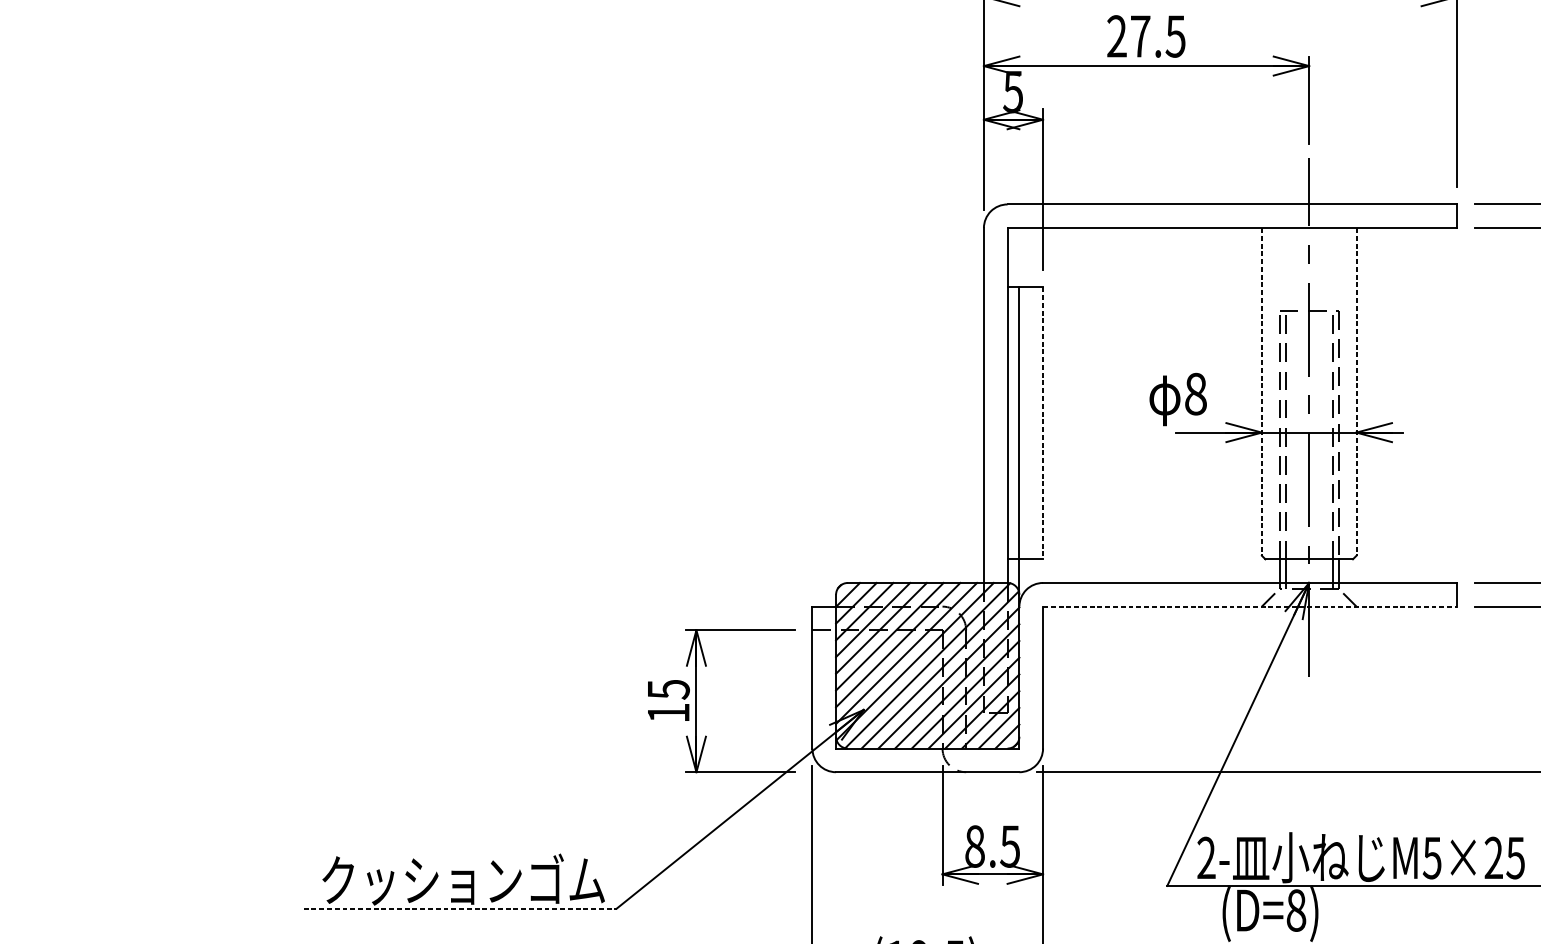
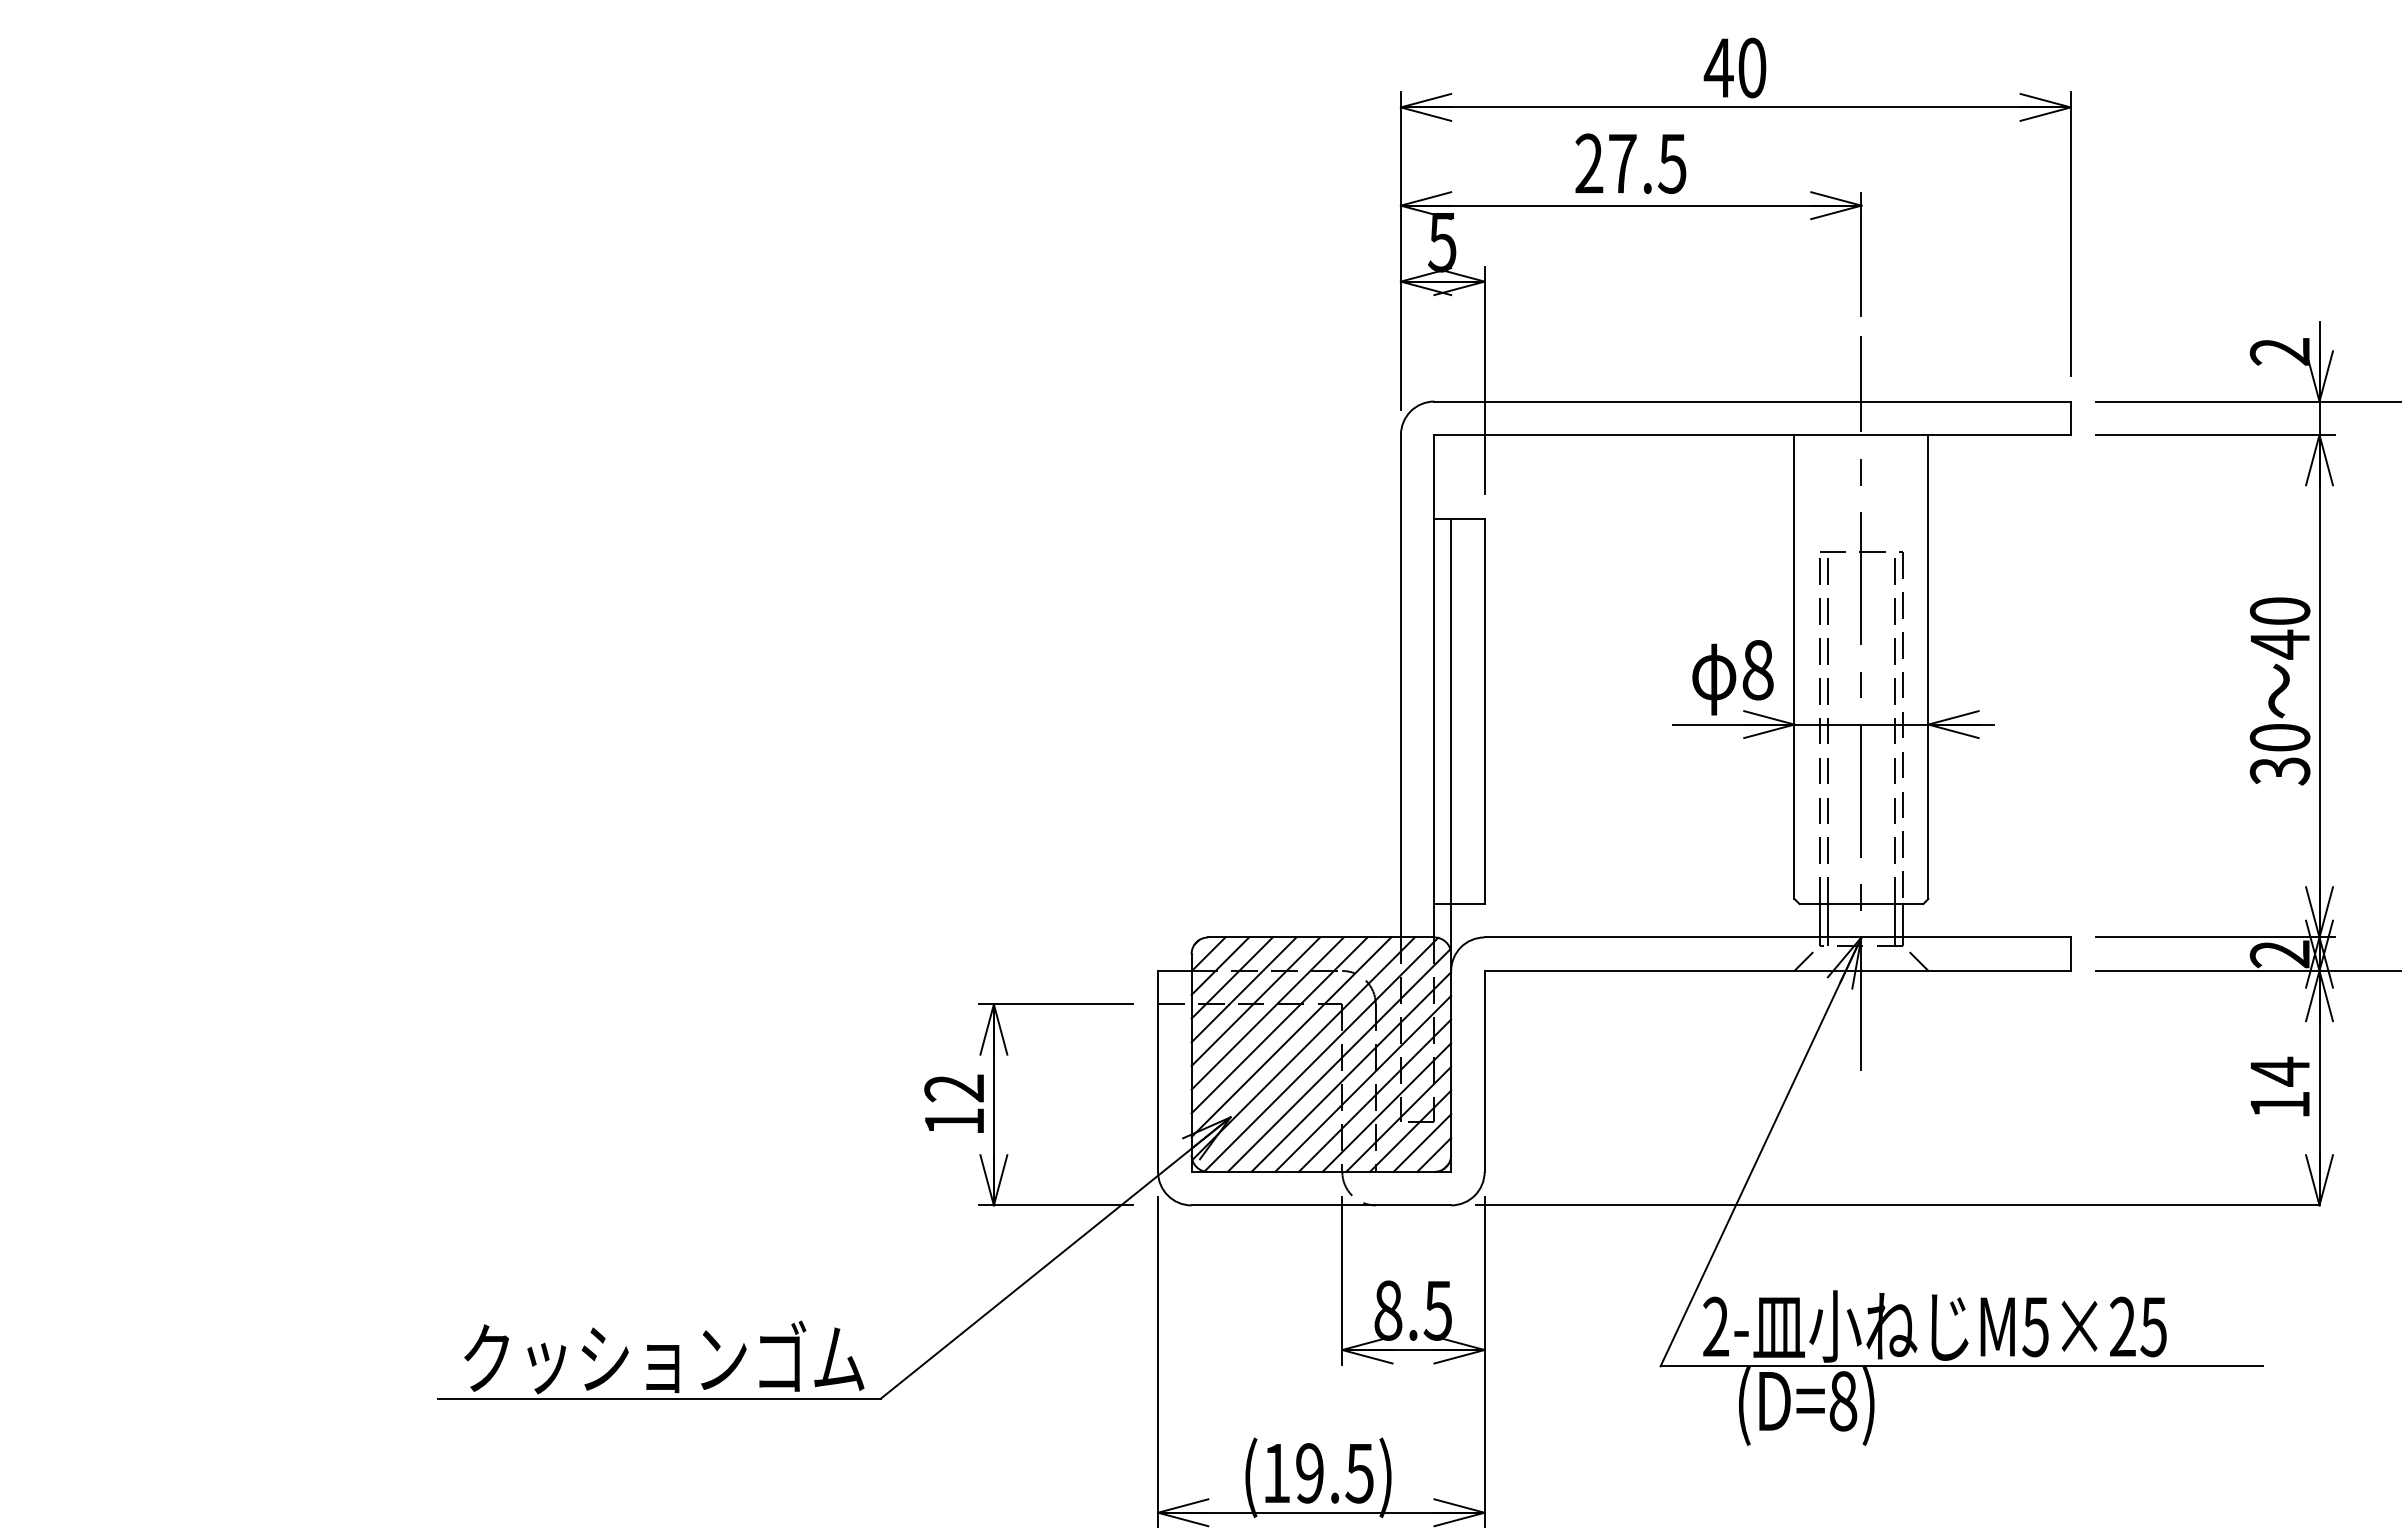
line: (1261, 391) -> (1794, 666), dashed -> solid
line: (1356, 391) -> (1928, 666), dashed -> solid
text: (1177, 399) -> (1732, 677), moved
line: (1042, 423) -> (1484, 711), dashed -> solid
line: (1250, 606) -> (1778, 970), dashed -> solid
text: (668, 689) -> (954, 1088), 15 -> 12
line: (460, 908) -> (659, 1398), dashed -> solid

